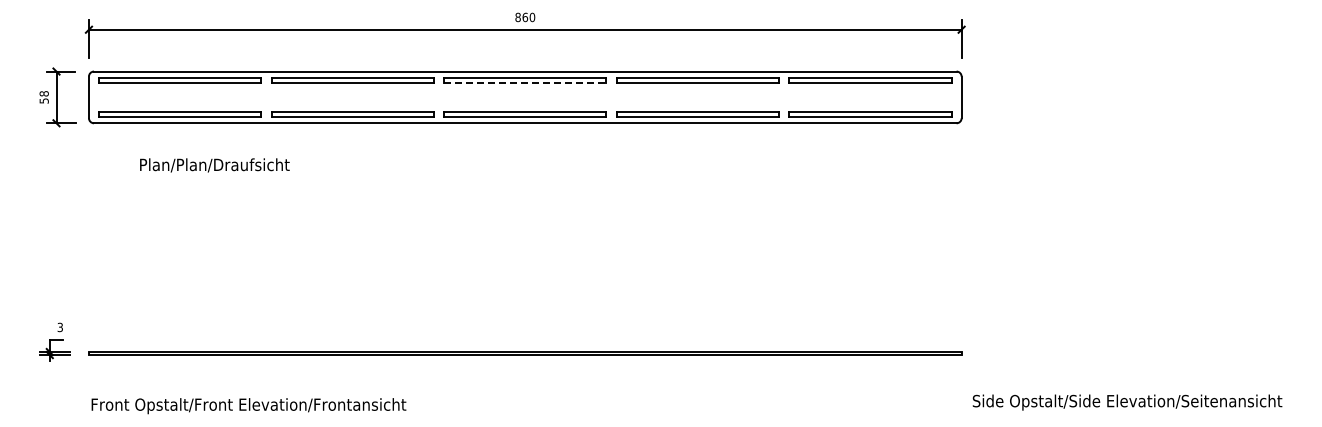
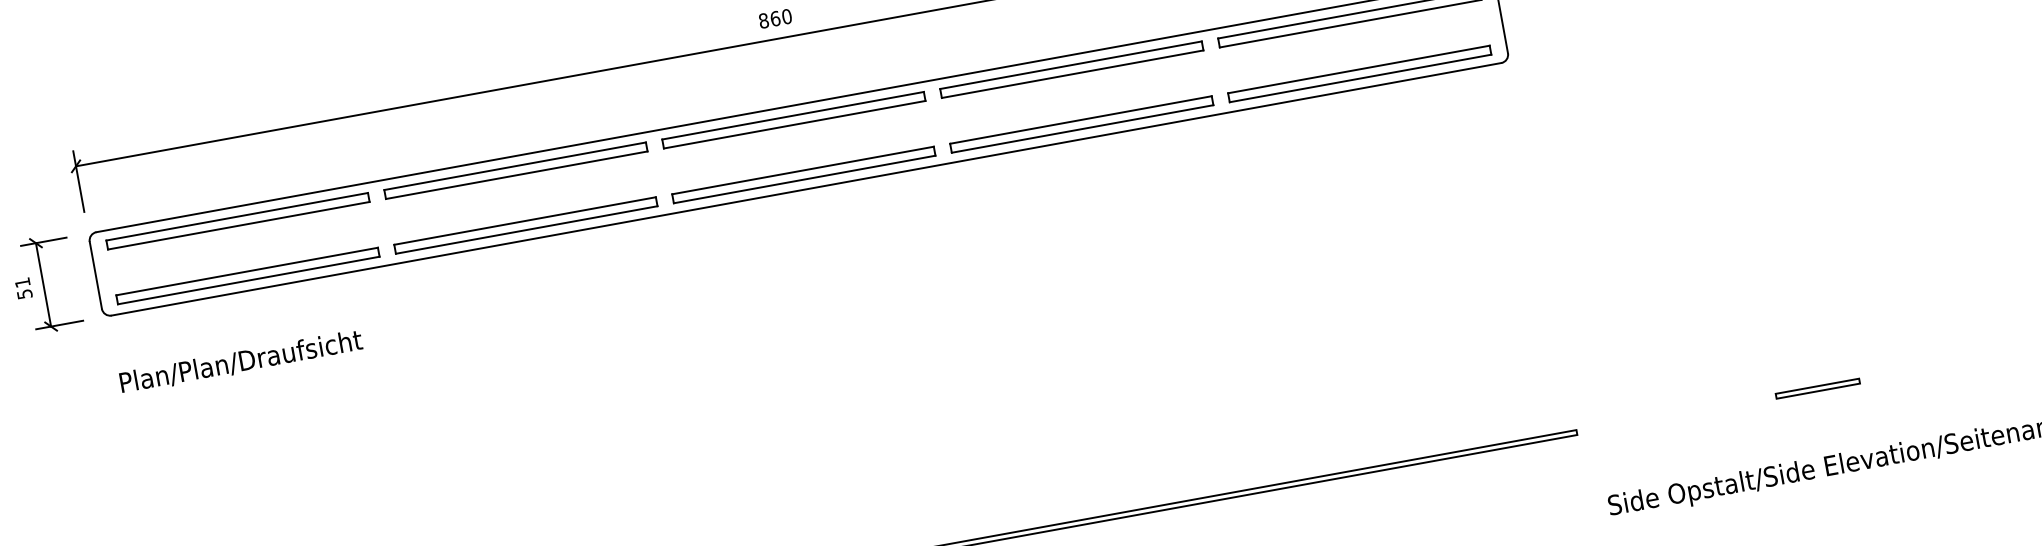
line: (525, 83) -> (795, 125), dashed -> solid
text: (43, 93) -> (21, 282), 58 -> 51
text: (214, 165) -> (240, 362), moved
line: (1110, 352) -> (1816, 387), added

